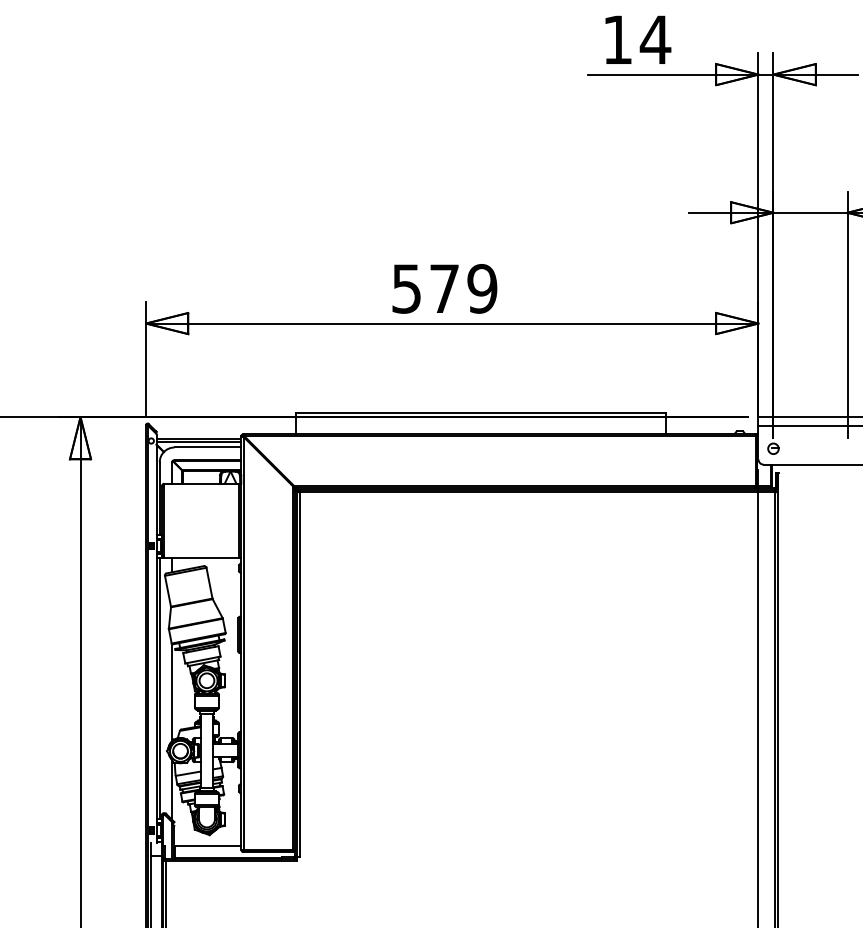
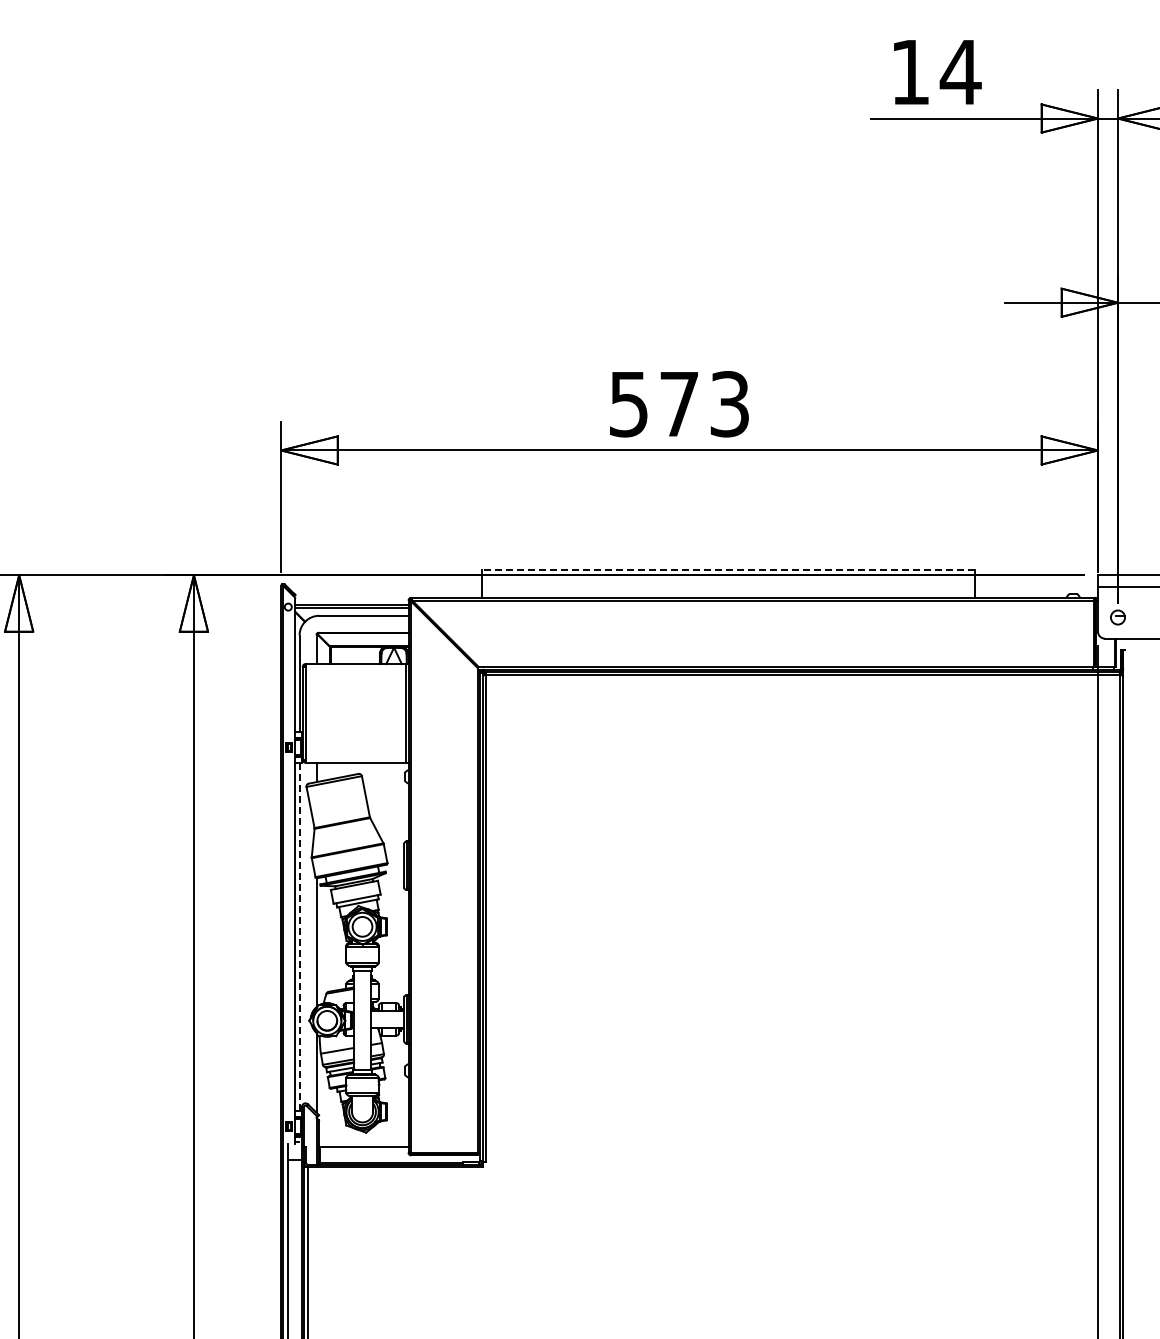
text: (482, 289) -> (729, 404), 579 -> 573
line: (481, 412) -> (728, 569), solid -> dashed
line: (159, 688) -> (299, 936), solid -> dashed

